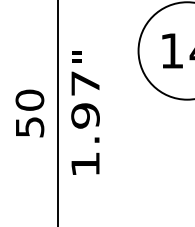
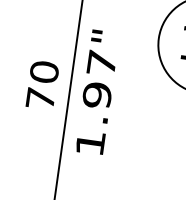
text: (30, 127) -> (41, 99), 50 -> 70

